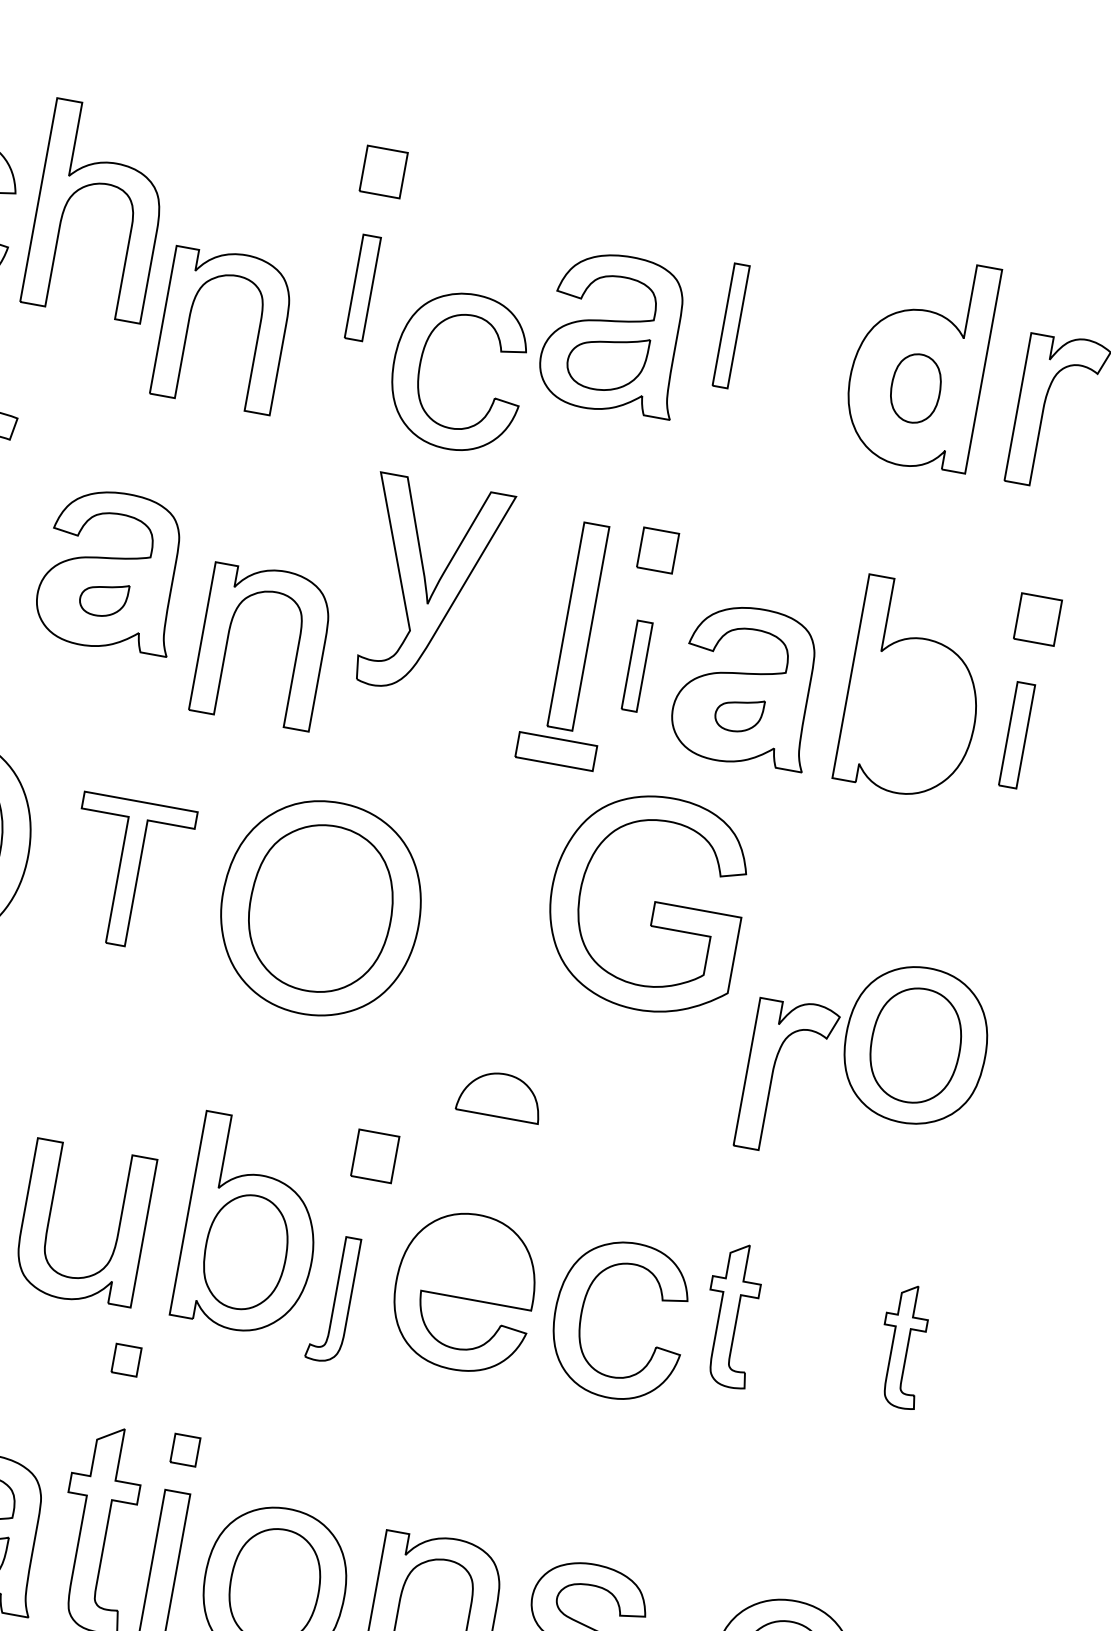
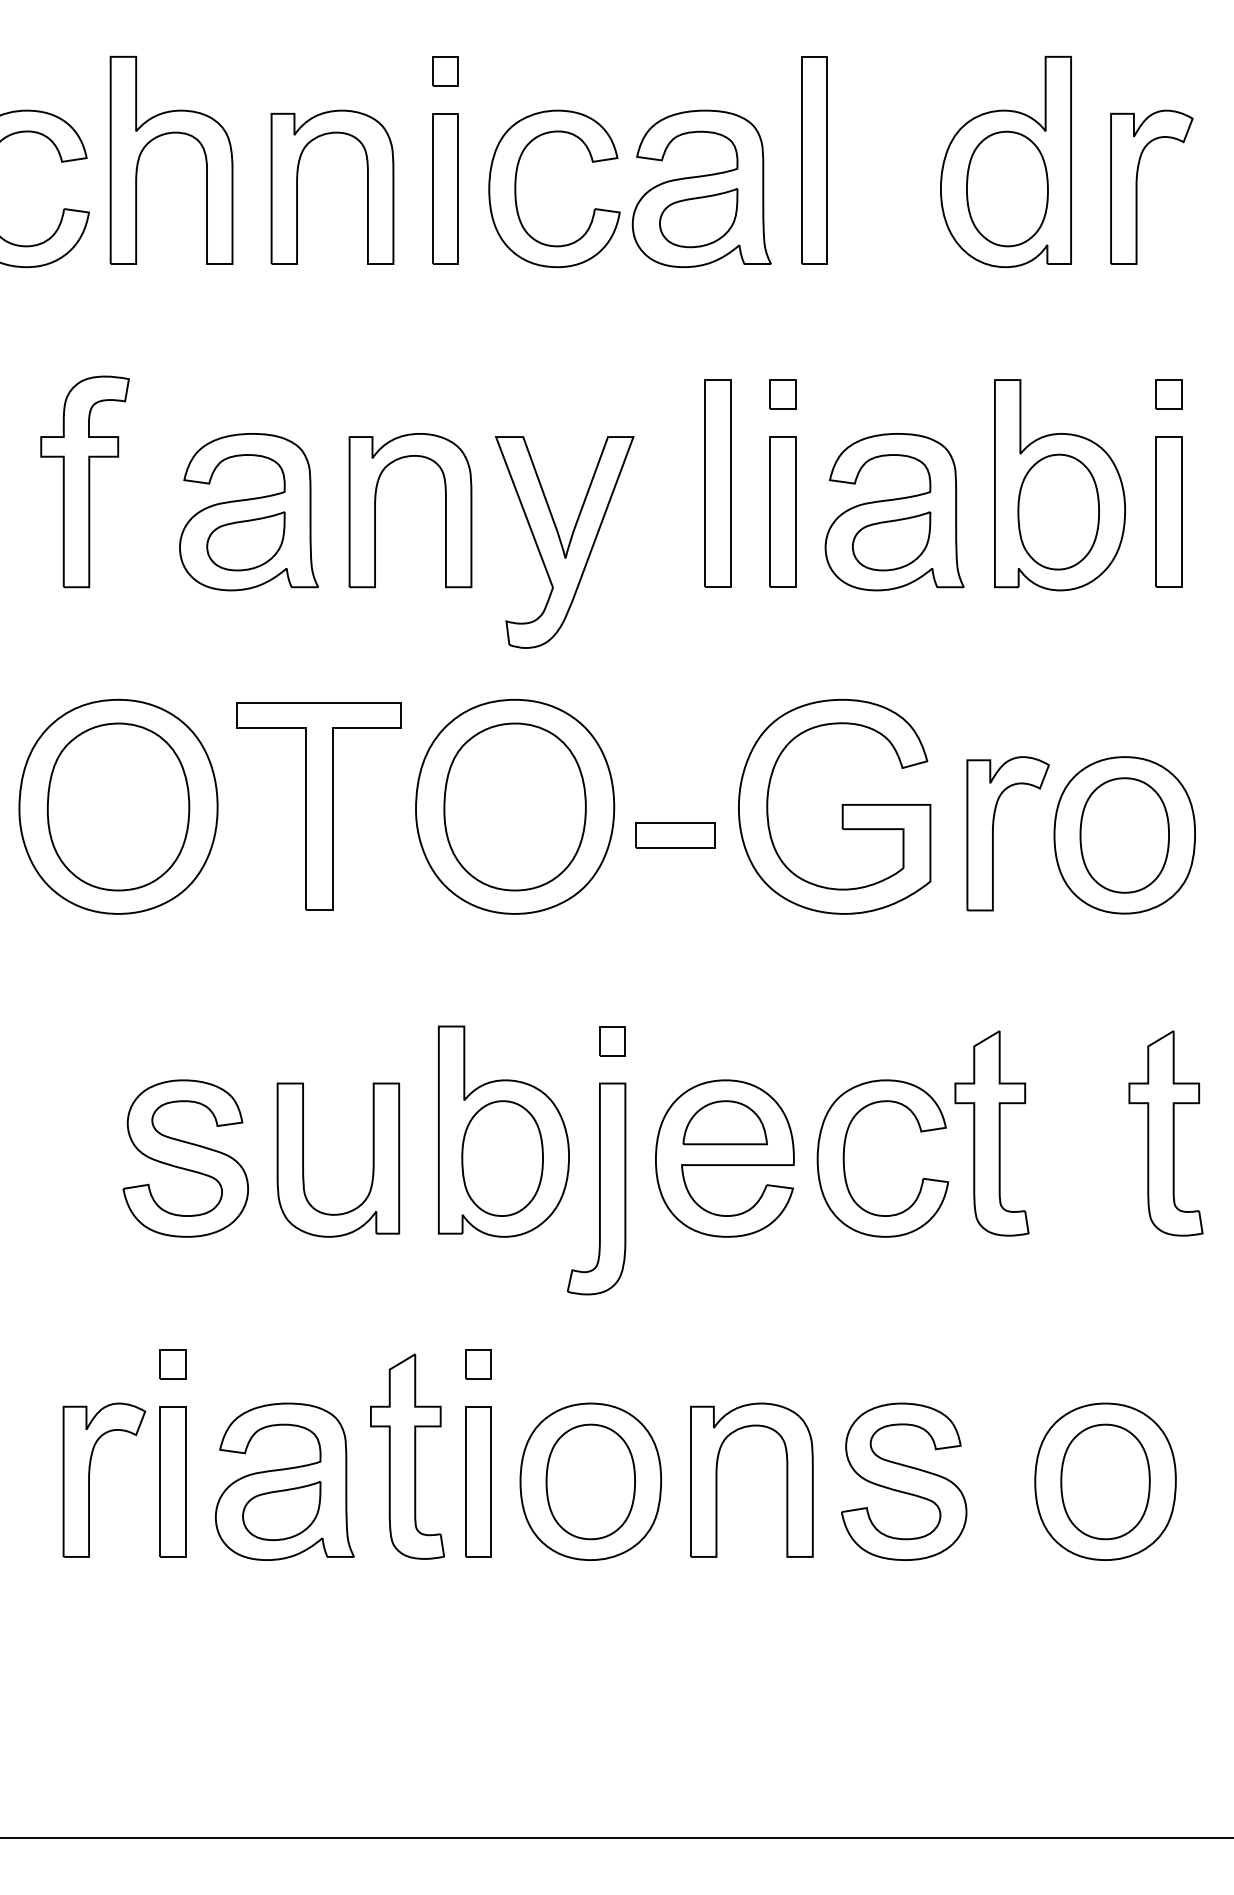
part: (384, 172) -> (445, 71), size x0.62
part: (363, 287) -> (445, 188), size x1.43
part: (189, 321) -> (297, 186), moved
part: (731, 325) -> (814, 160), size x1.67
part: (421, 364) -> (516, 188), moved
part: (916, 388) -> (1007, 188), size x1.67
part: (657, 550) -> (782, 394), size x0.71
part: (429, 588) -> (564, 542), moved
part: (103, 599) -> (245, 541), size x1.67
part: (1037, 619) -> (1168, 394), size x0.62
part: (228, 639) -> (375, 510), moved
part: (636, 665) -> (782, 511), size x1.67
part: (738, 714) -> (891, 541), size x1.67
part: (908, 714) -> (1058, 511), added
part: (1016, 734) -> (1168, 511), size x1.43
part: (556, 751) -> (675, 835), moved
part: (127, 872) -> (318, 806), size x1.43
part: (653, 903) -> (841, 806), moved
part: (773, 1074) -> (993, 833), moved
part: (499, 1095) -> (724, 1122), moved
part: (374, 1156) -> (612, 1041), size x0.62
part: (332, 1298) -> (596, 1188), size x1.67
part: (731, 1314) -> (991, 1133), size x1.43
part: (902, 1346) -> (1165, 1133), size x1.67
part: (126, 1360) -> (404, 1286), removed

